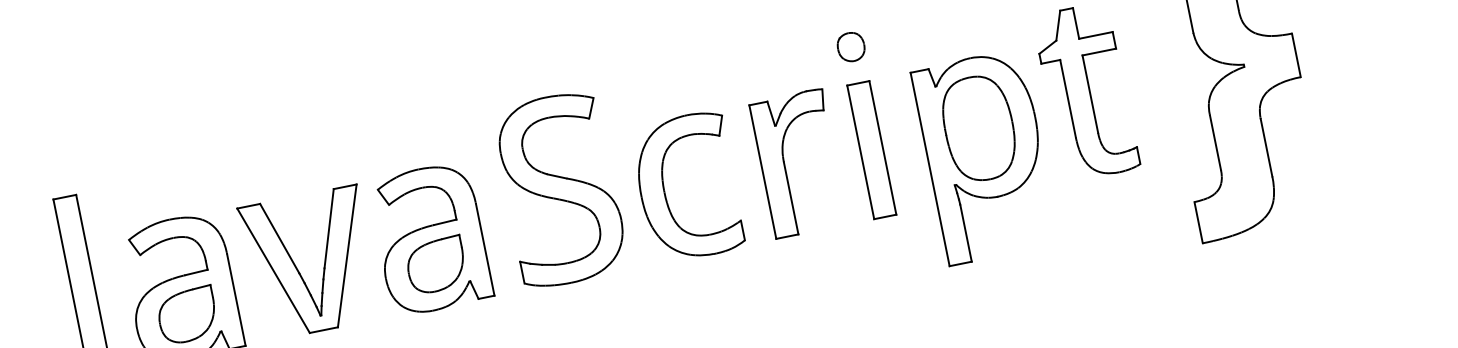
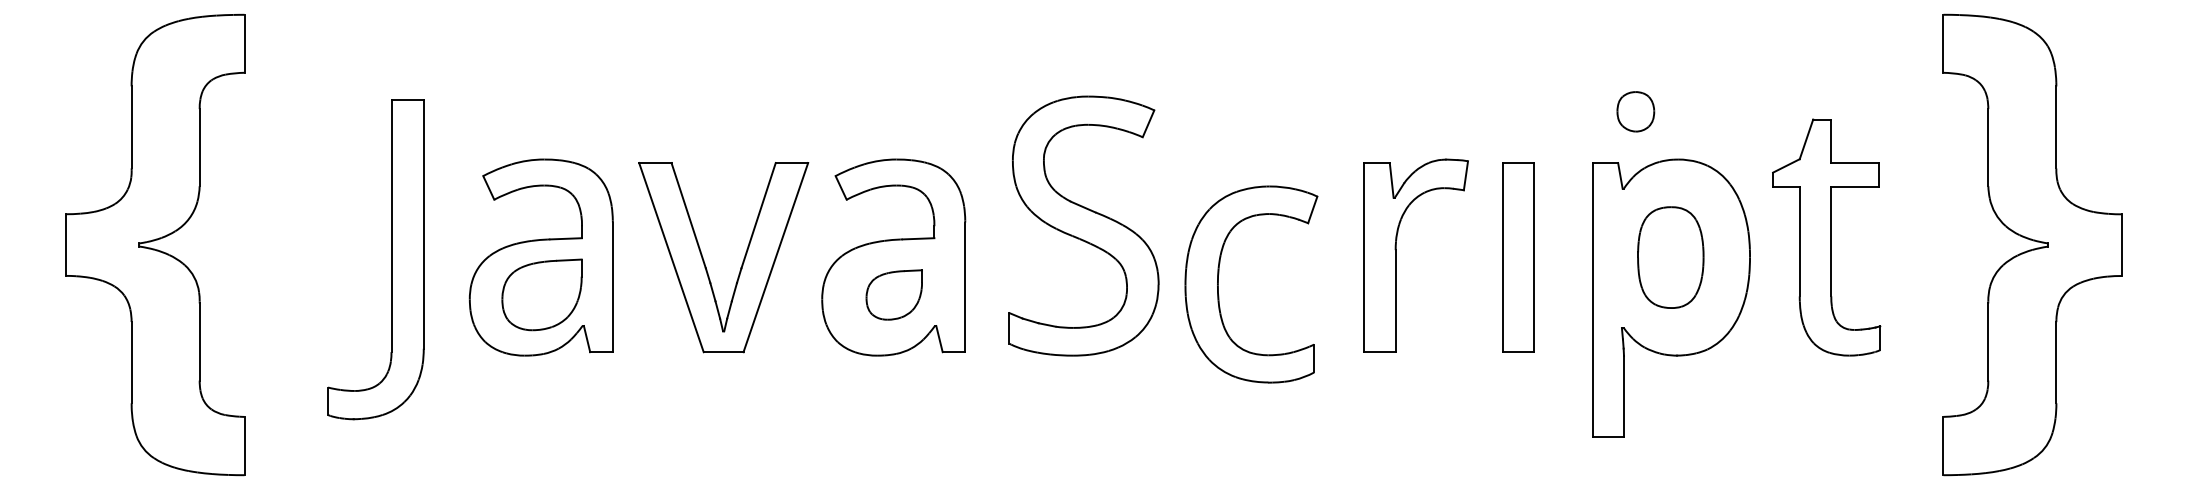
part: (850, 46) -> (1635, 111), moved
part: (979, 128) -> (1670, 257), size x0.7
part: (664, 191) -> (1218, 284), moved
part: (435, 265) -> (893, 294), size x0.7

